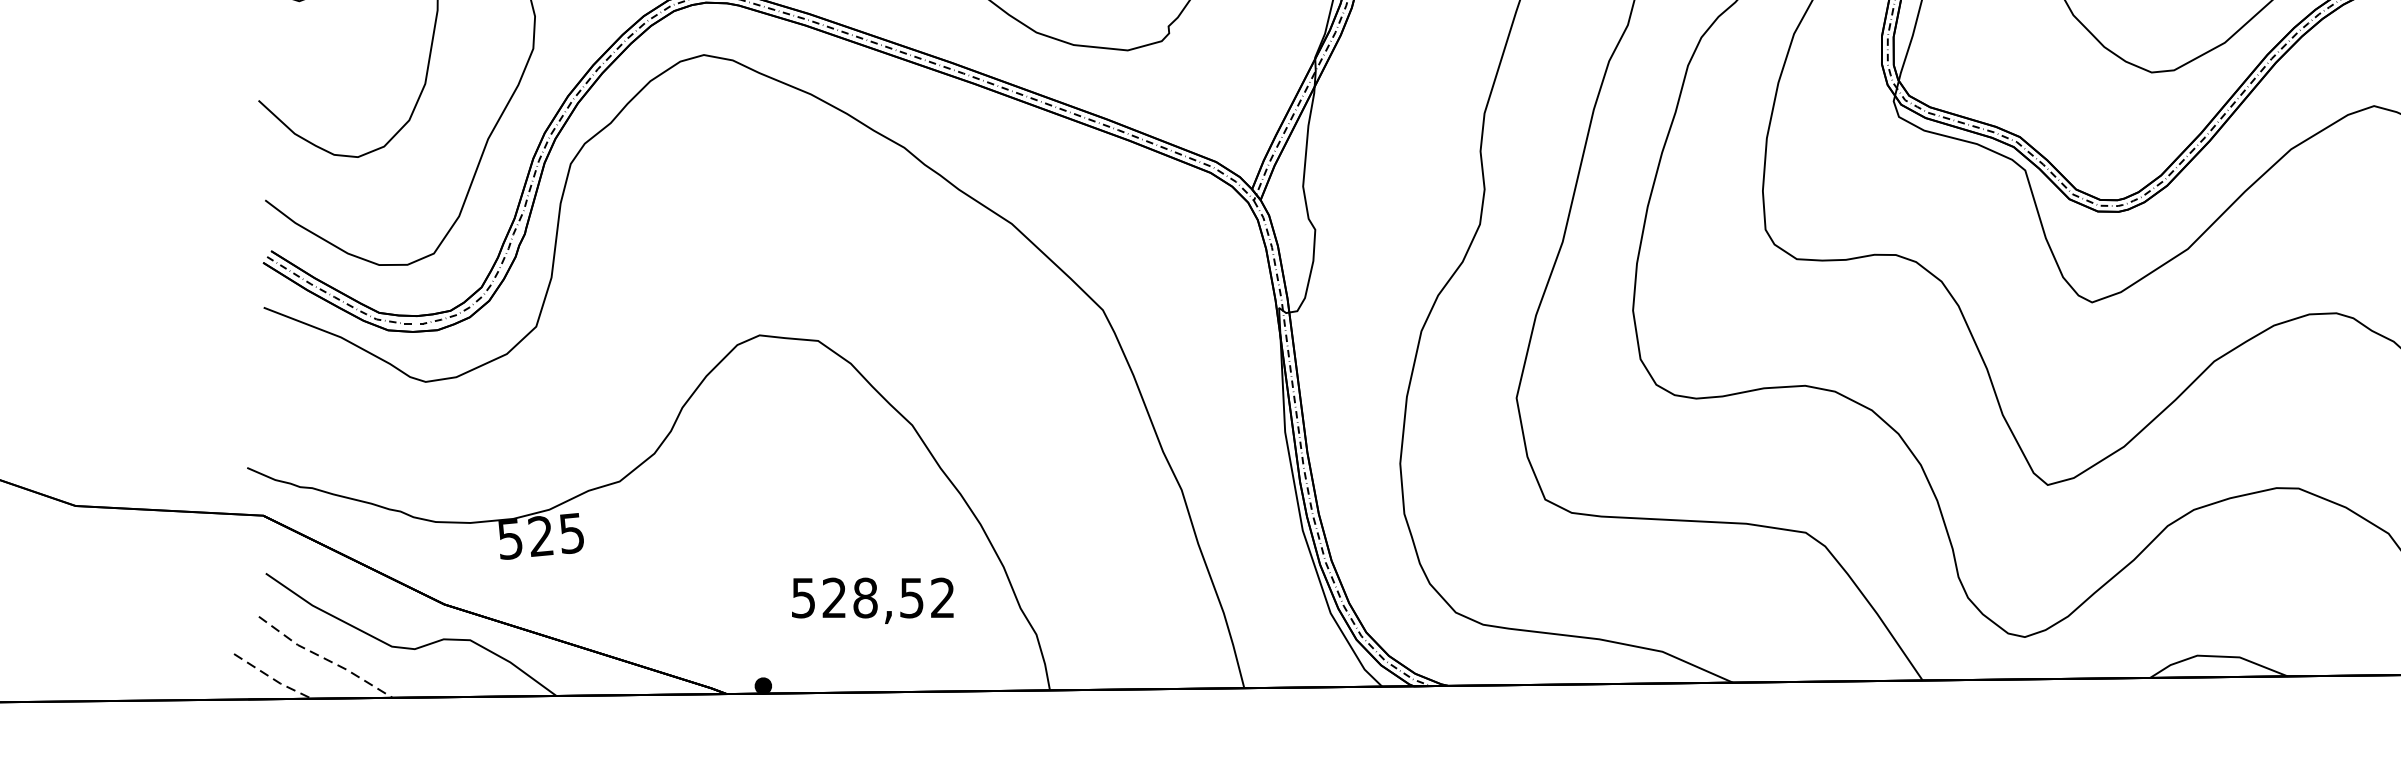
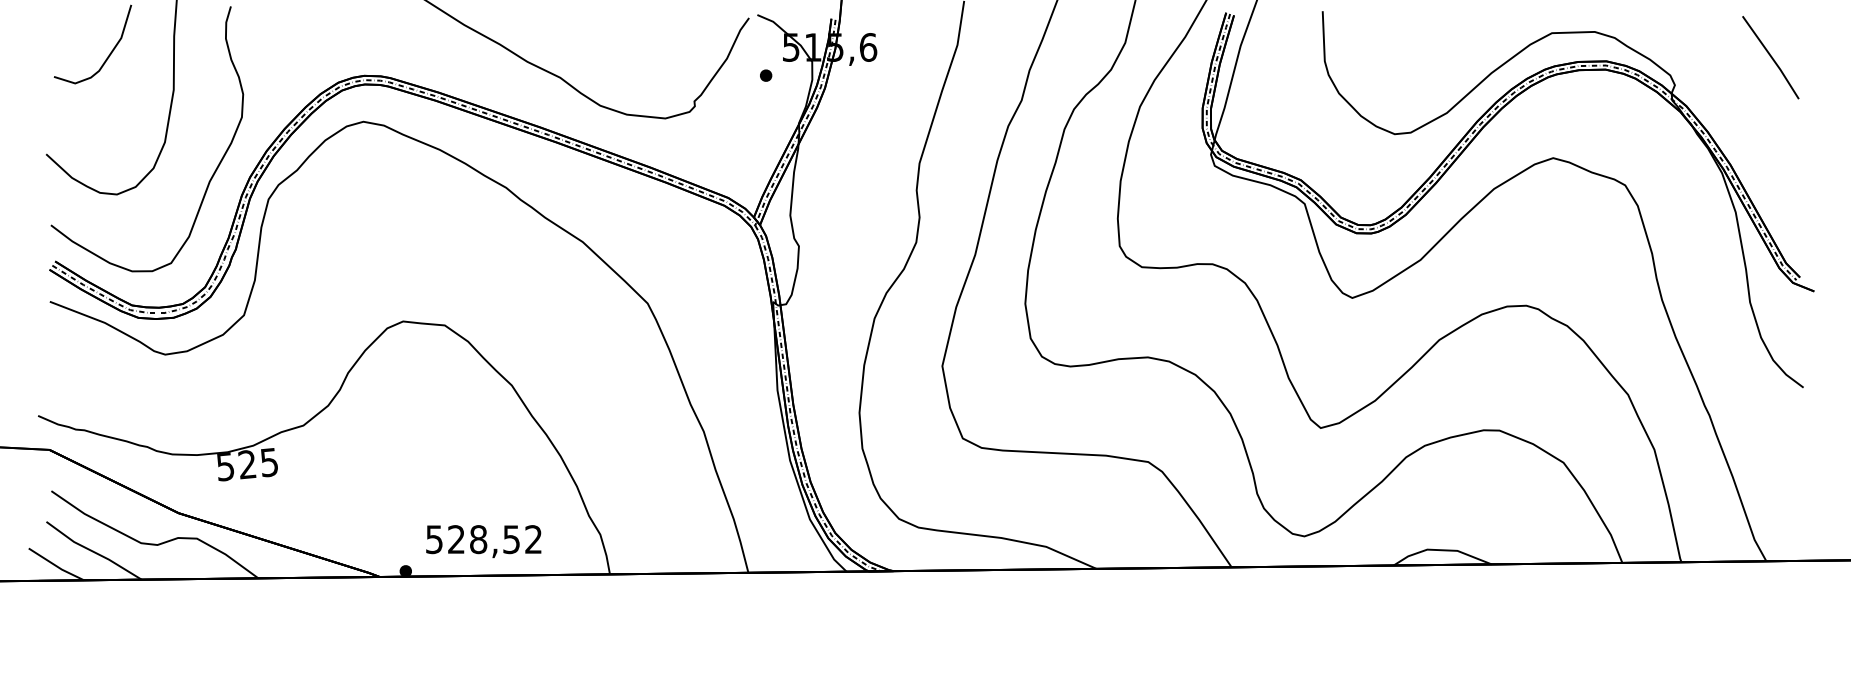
text: (872, 600) -> (483, 541), moved
line: (324, 658) -> (93, 551), dashed -> solid
line: (273, 677) -> (56, 565), dashed -> solid

